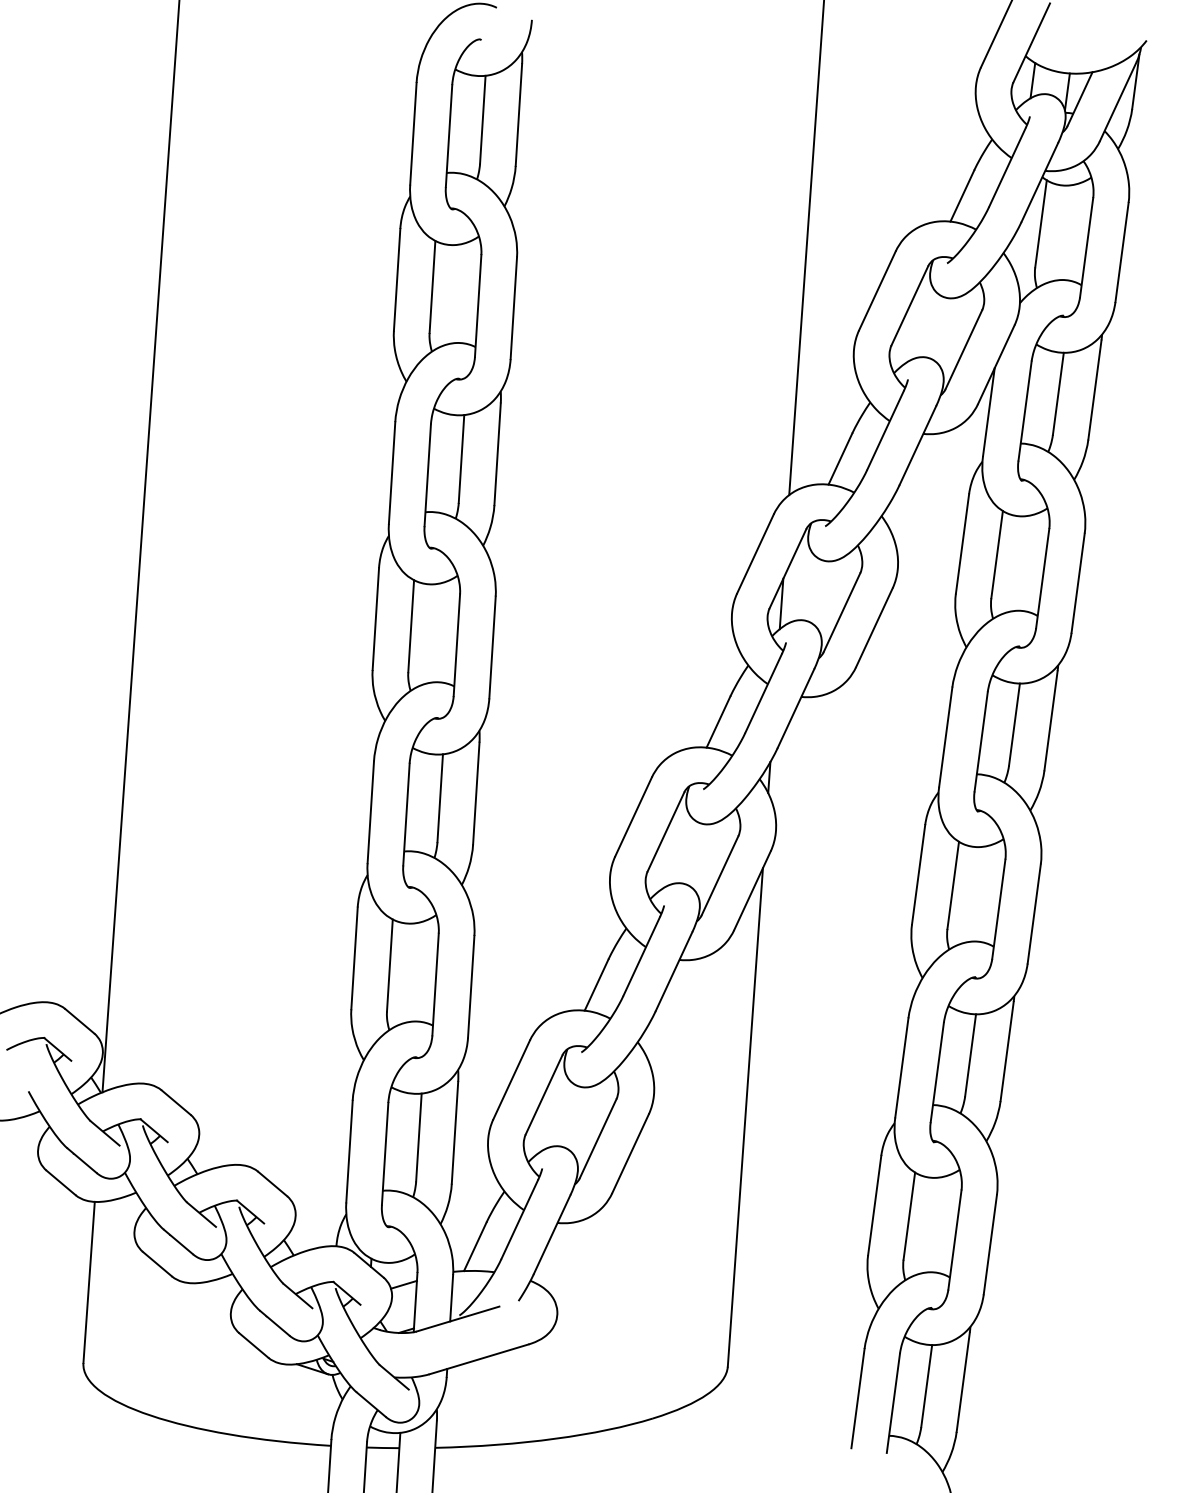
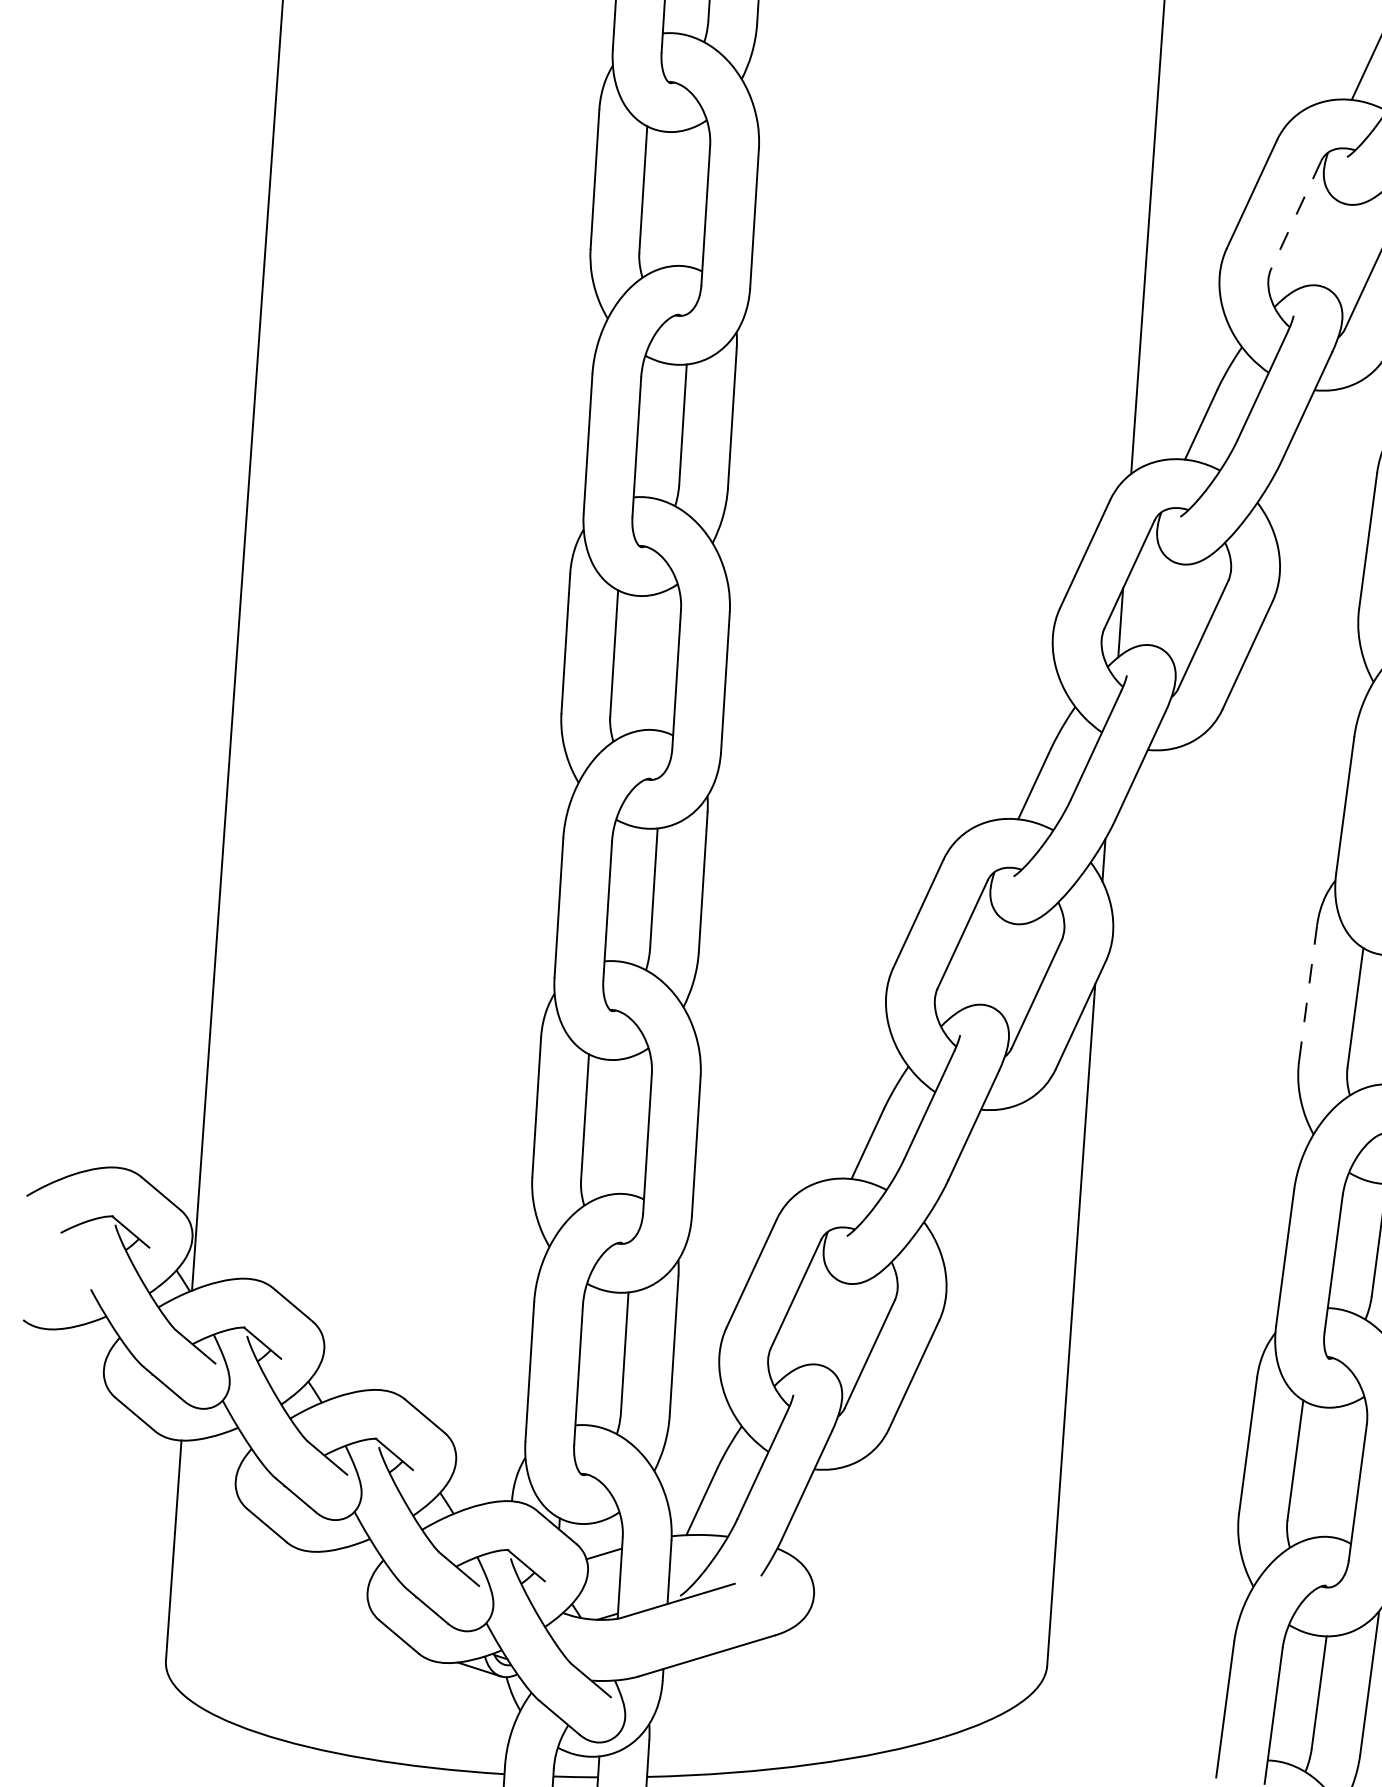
line: (909, 306) -> (1295, 216), solid -> dashed
line: (918, 874) -> (1307, 992), solid -> dashed

